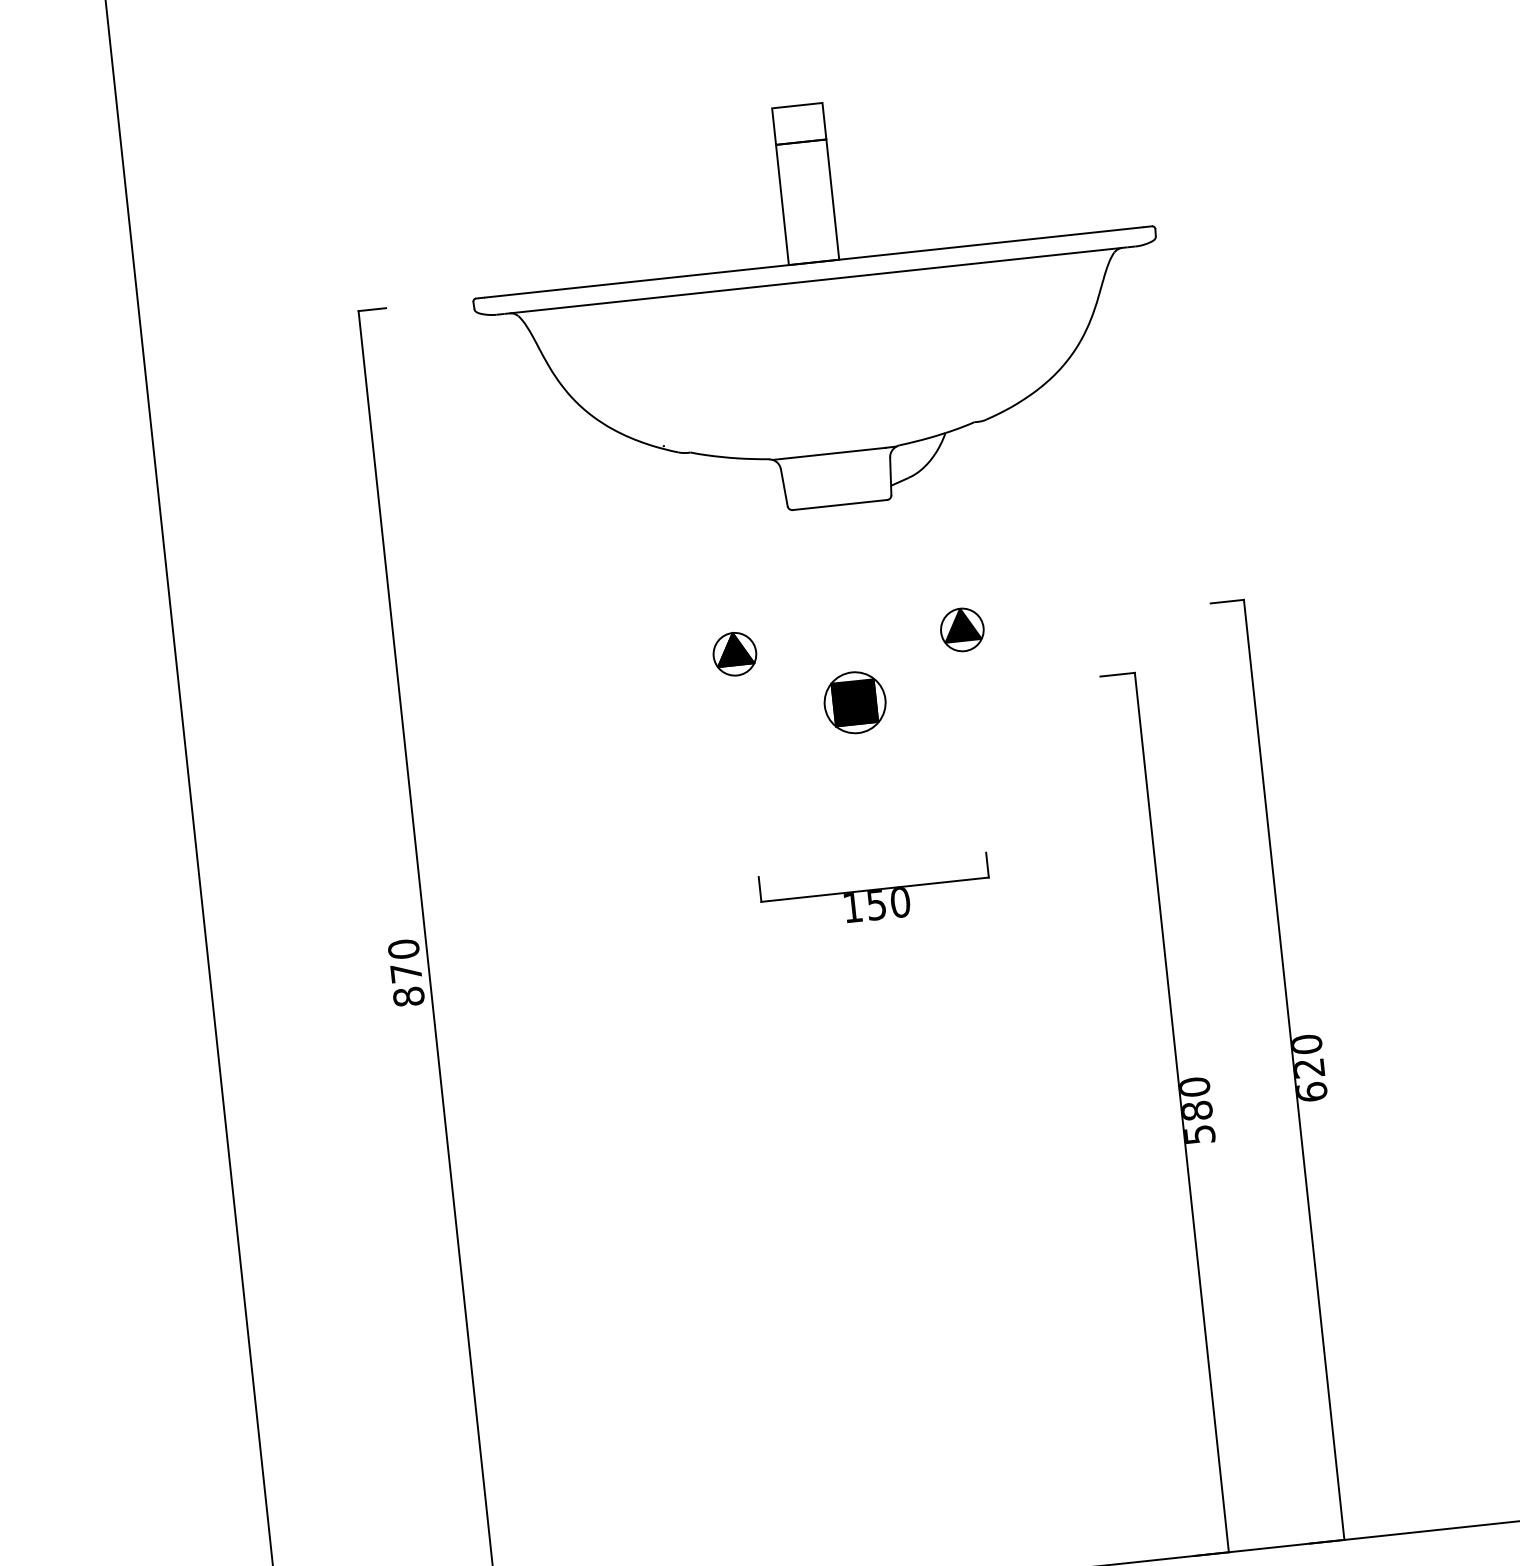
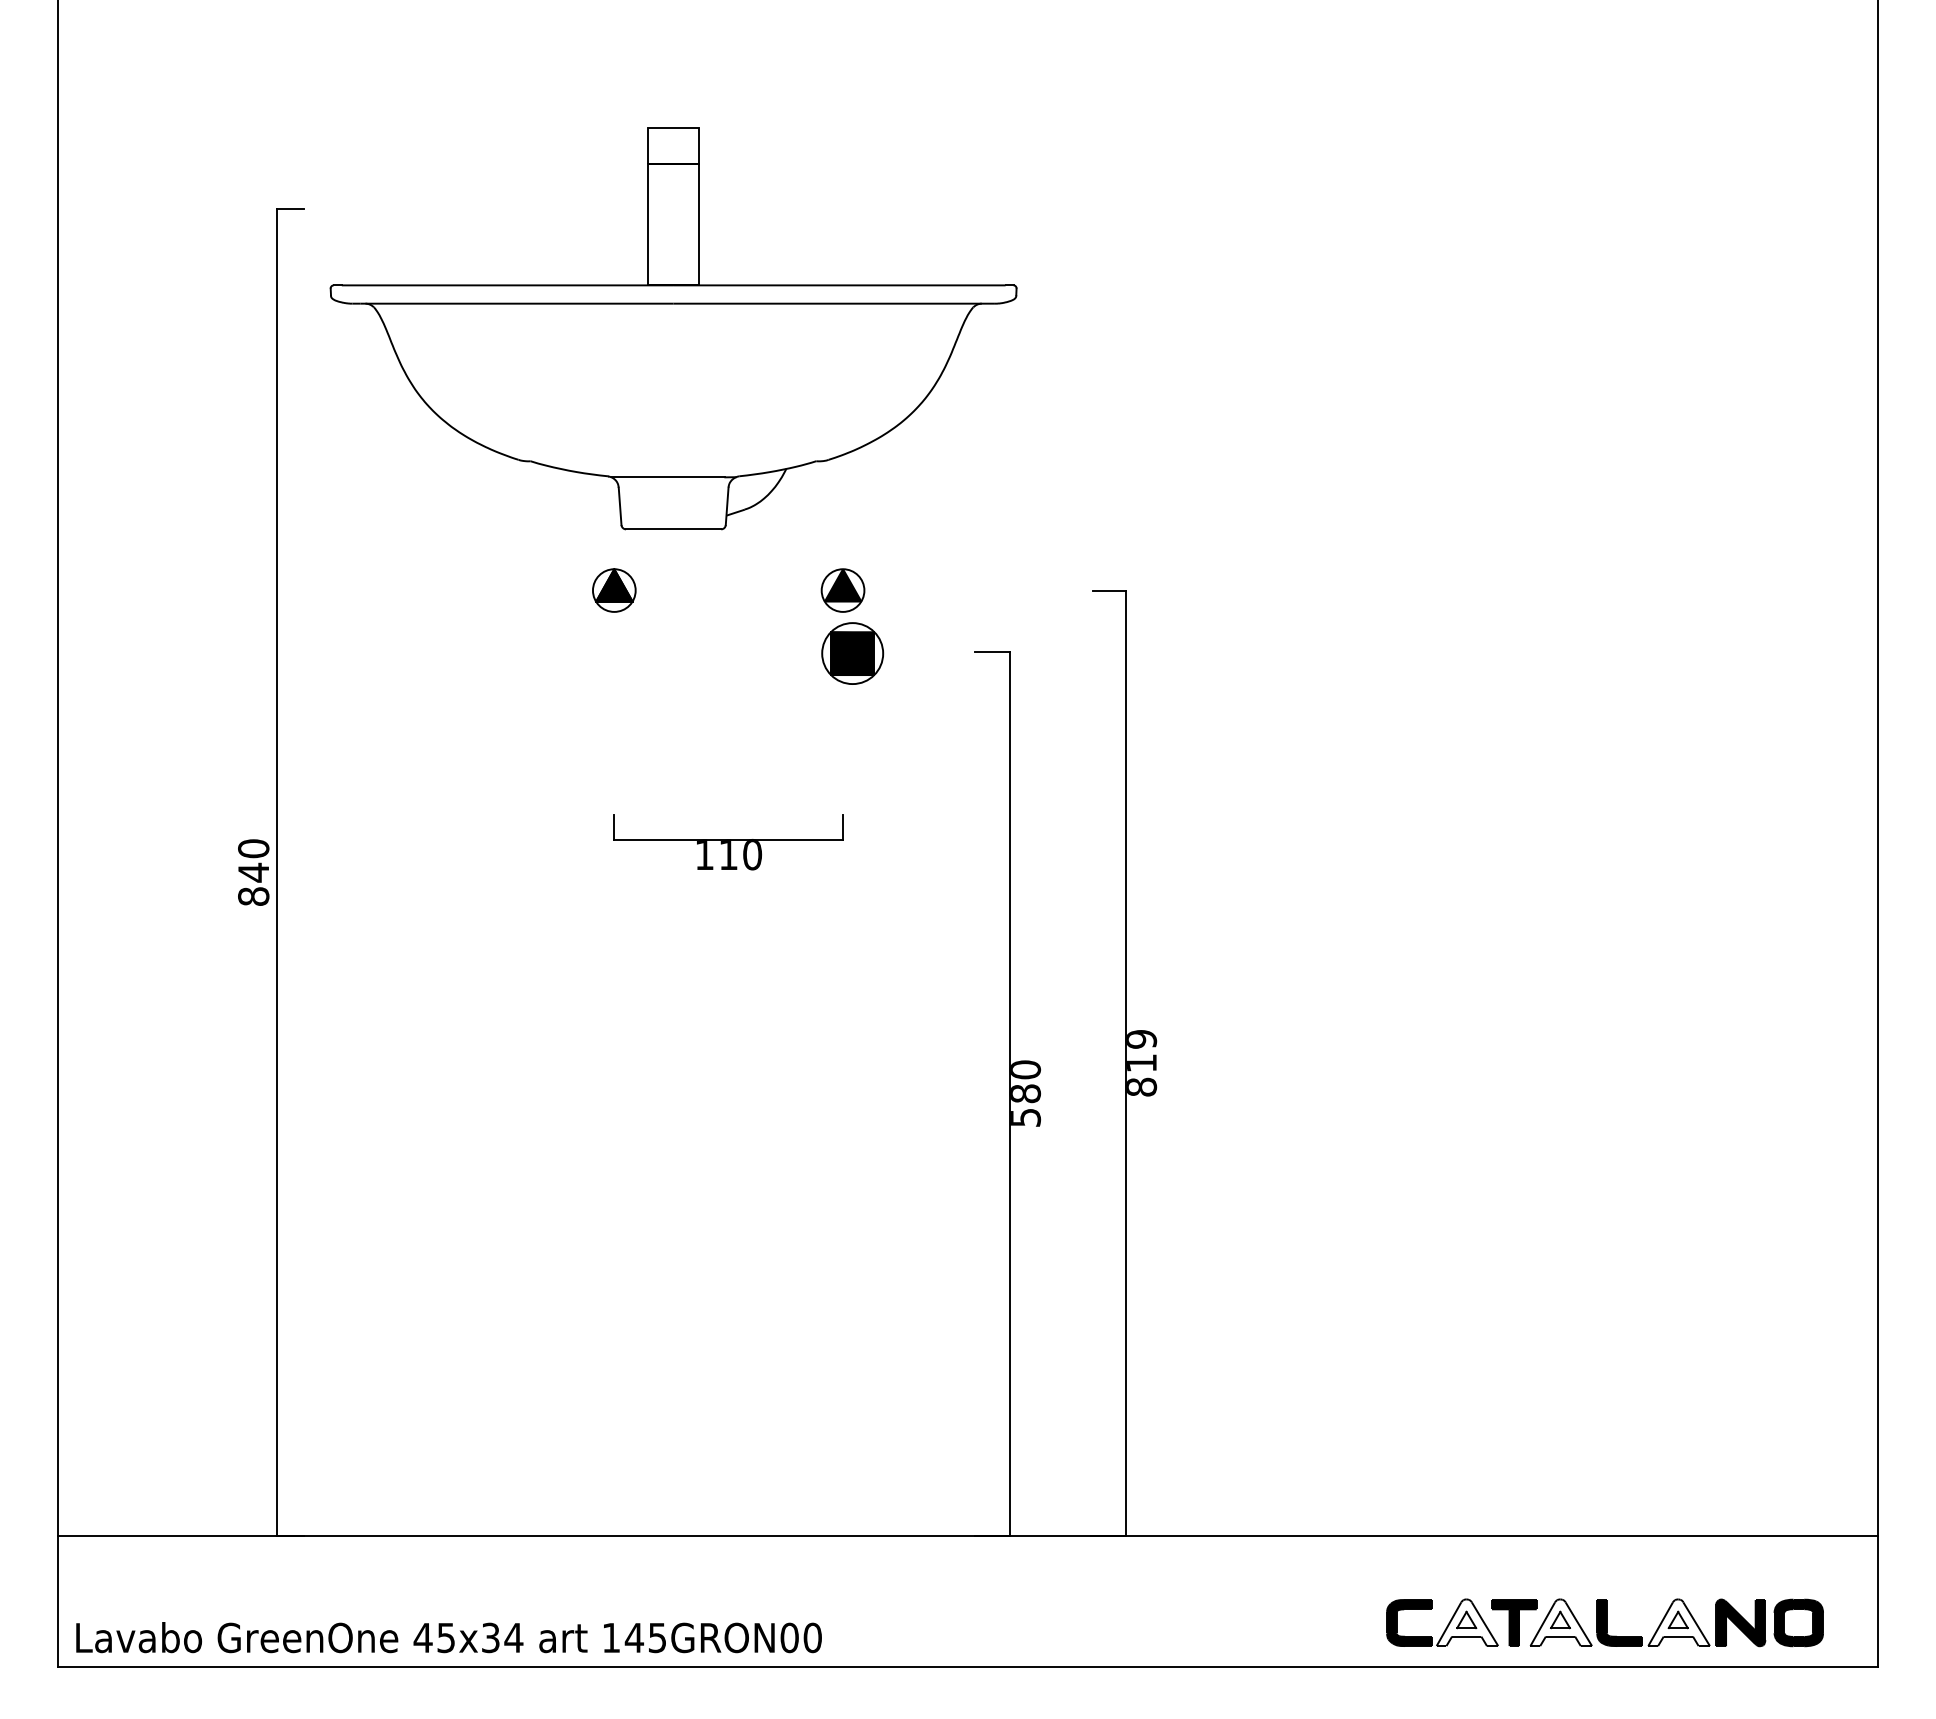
part: (818, 305) -> (673, 328), moved
part: (854, 702) -> (852, 653), moved
text: (876, 905) -> (728, 855), 150 -> 110
text: (406, 972) -> (253, 872), 870 -> 840
text: (1310, 1067) -> (1142, 1062), 620 -> 819

